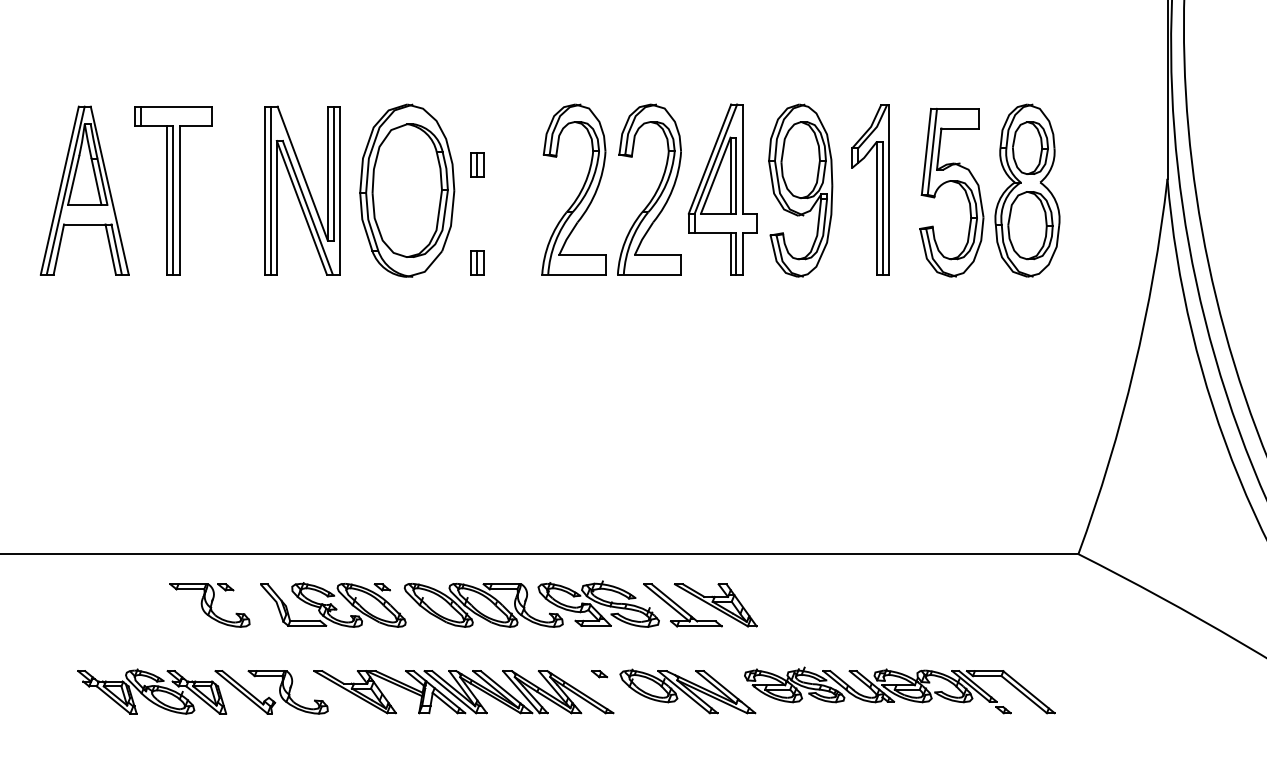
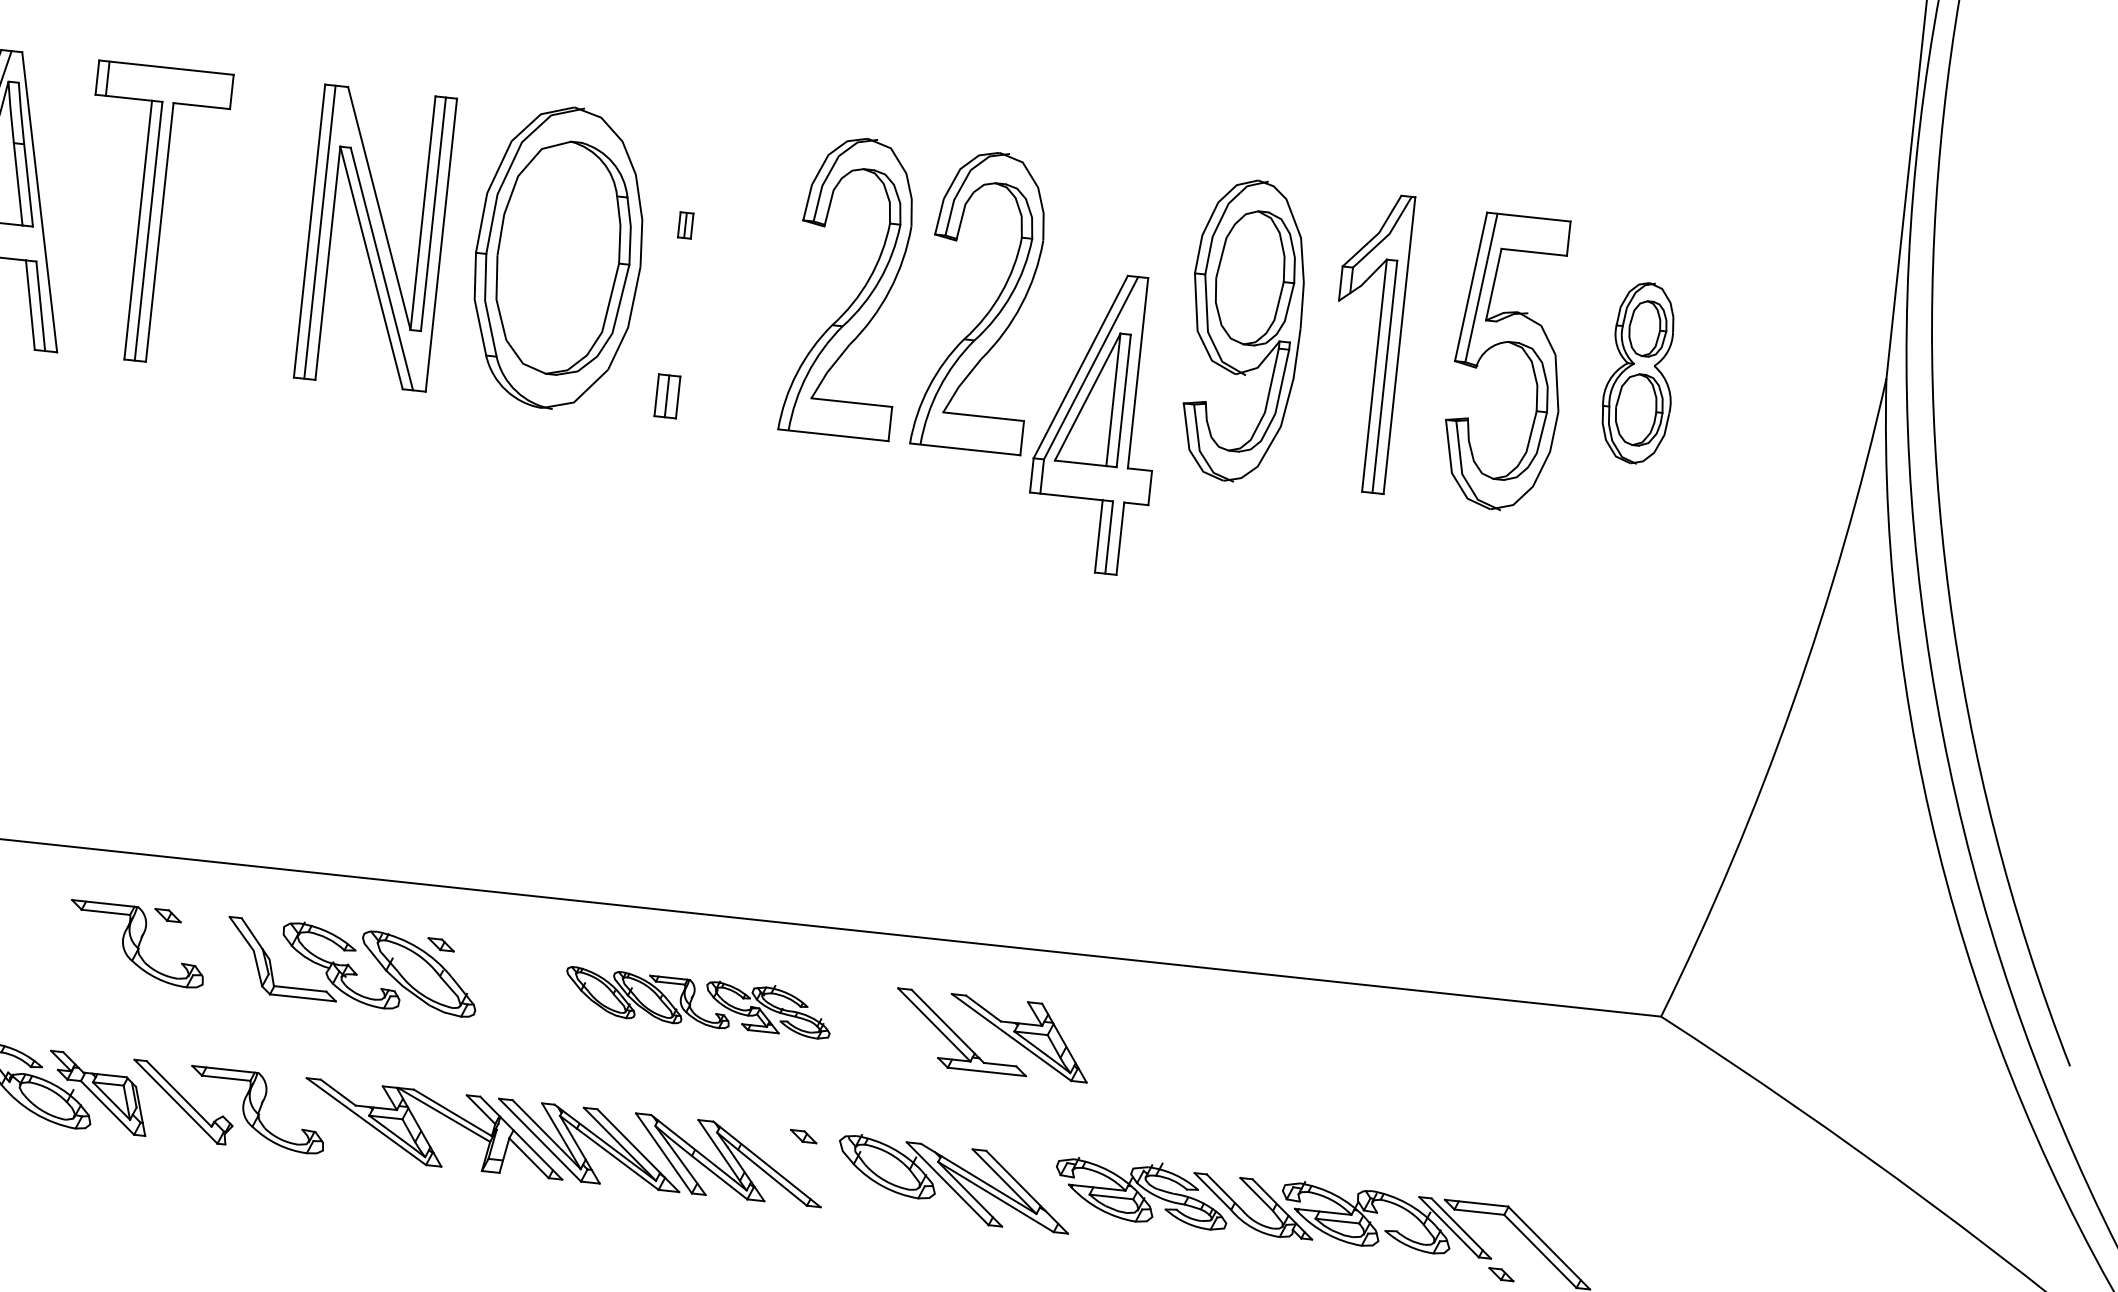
part: (477, 164) -> (685, 225), size x0.6
part: (722, 189) -> (1096, 422), moved
part: (1027, 190) -> (1640, 372), size x0.6
part: (531, 603) -> (698, 1000), size x0.6

